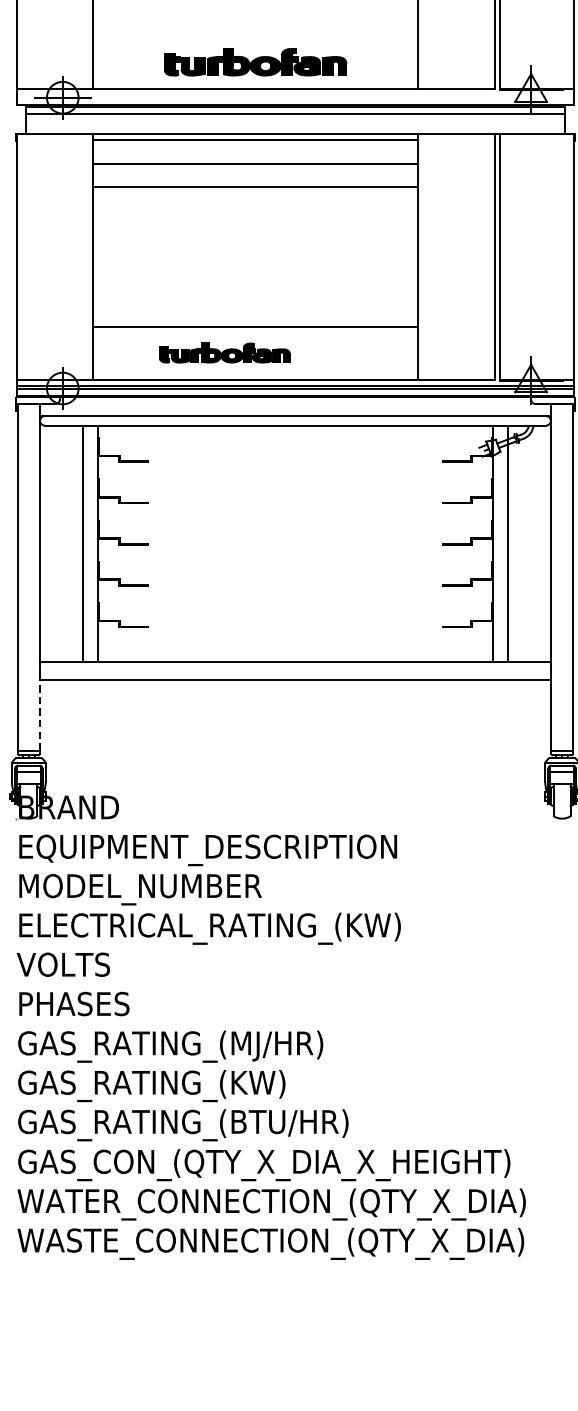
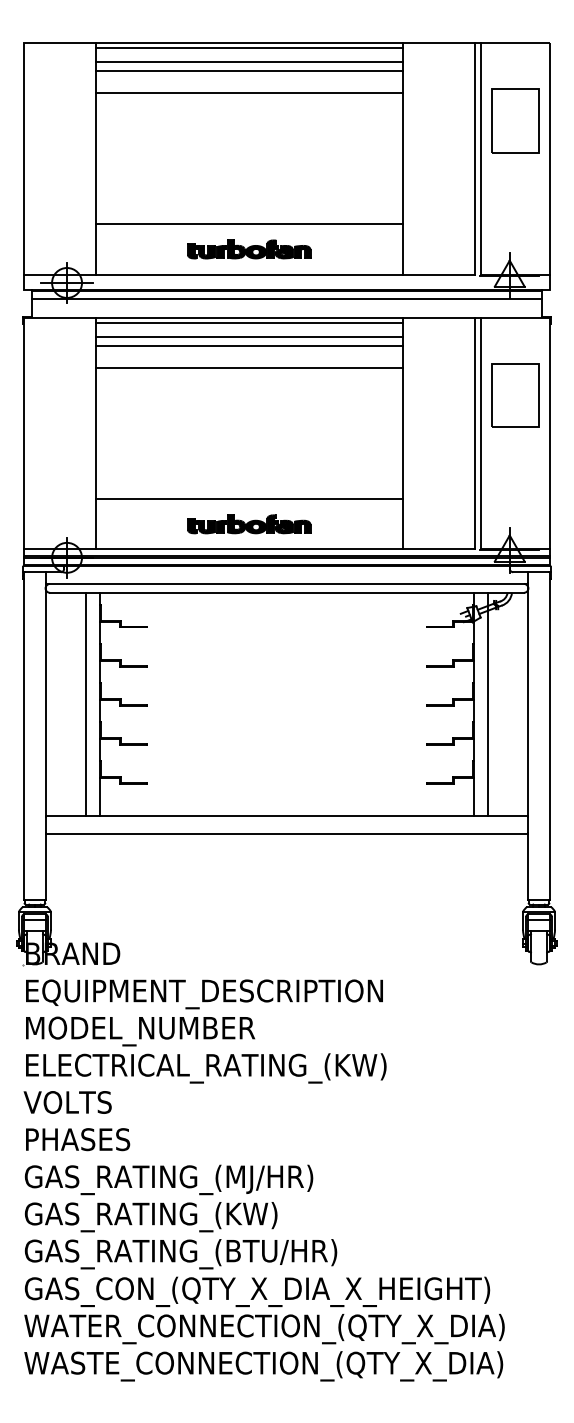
line: (255, 35) -> (249, 224), added
part: (255, 62) -> (249, 249), size x0.71
line: (255, 154) -> (249, 336), added
part: (537, 216) -> (515, 395), added
part: (225, 353) -> (249, 524), moved
line: (39, 715) -> (45, 866), dashed -> solid

